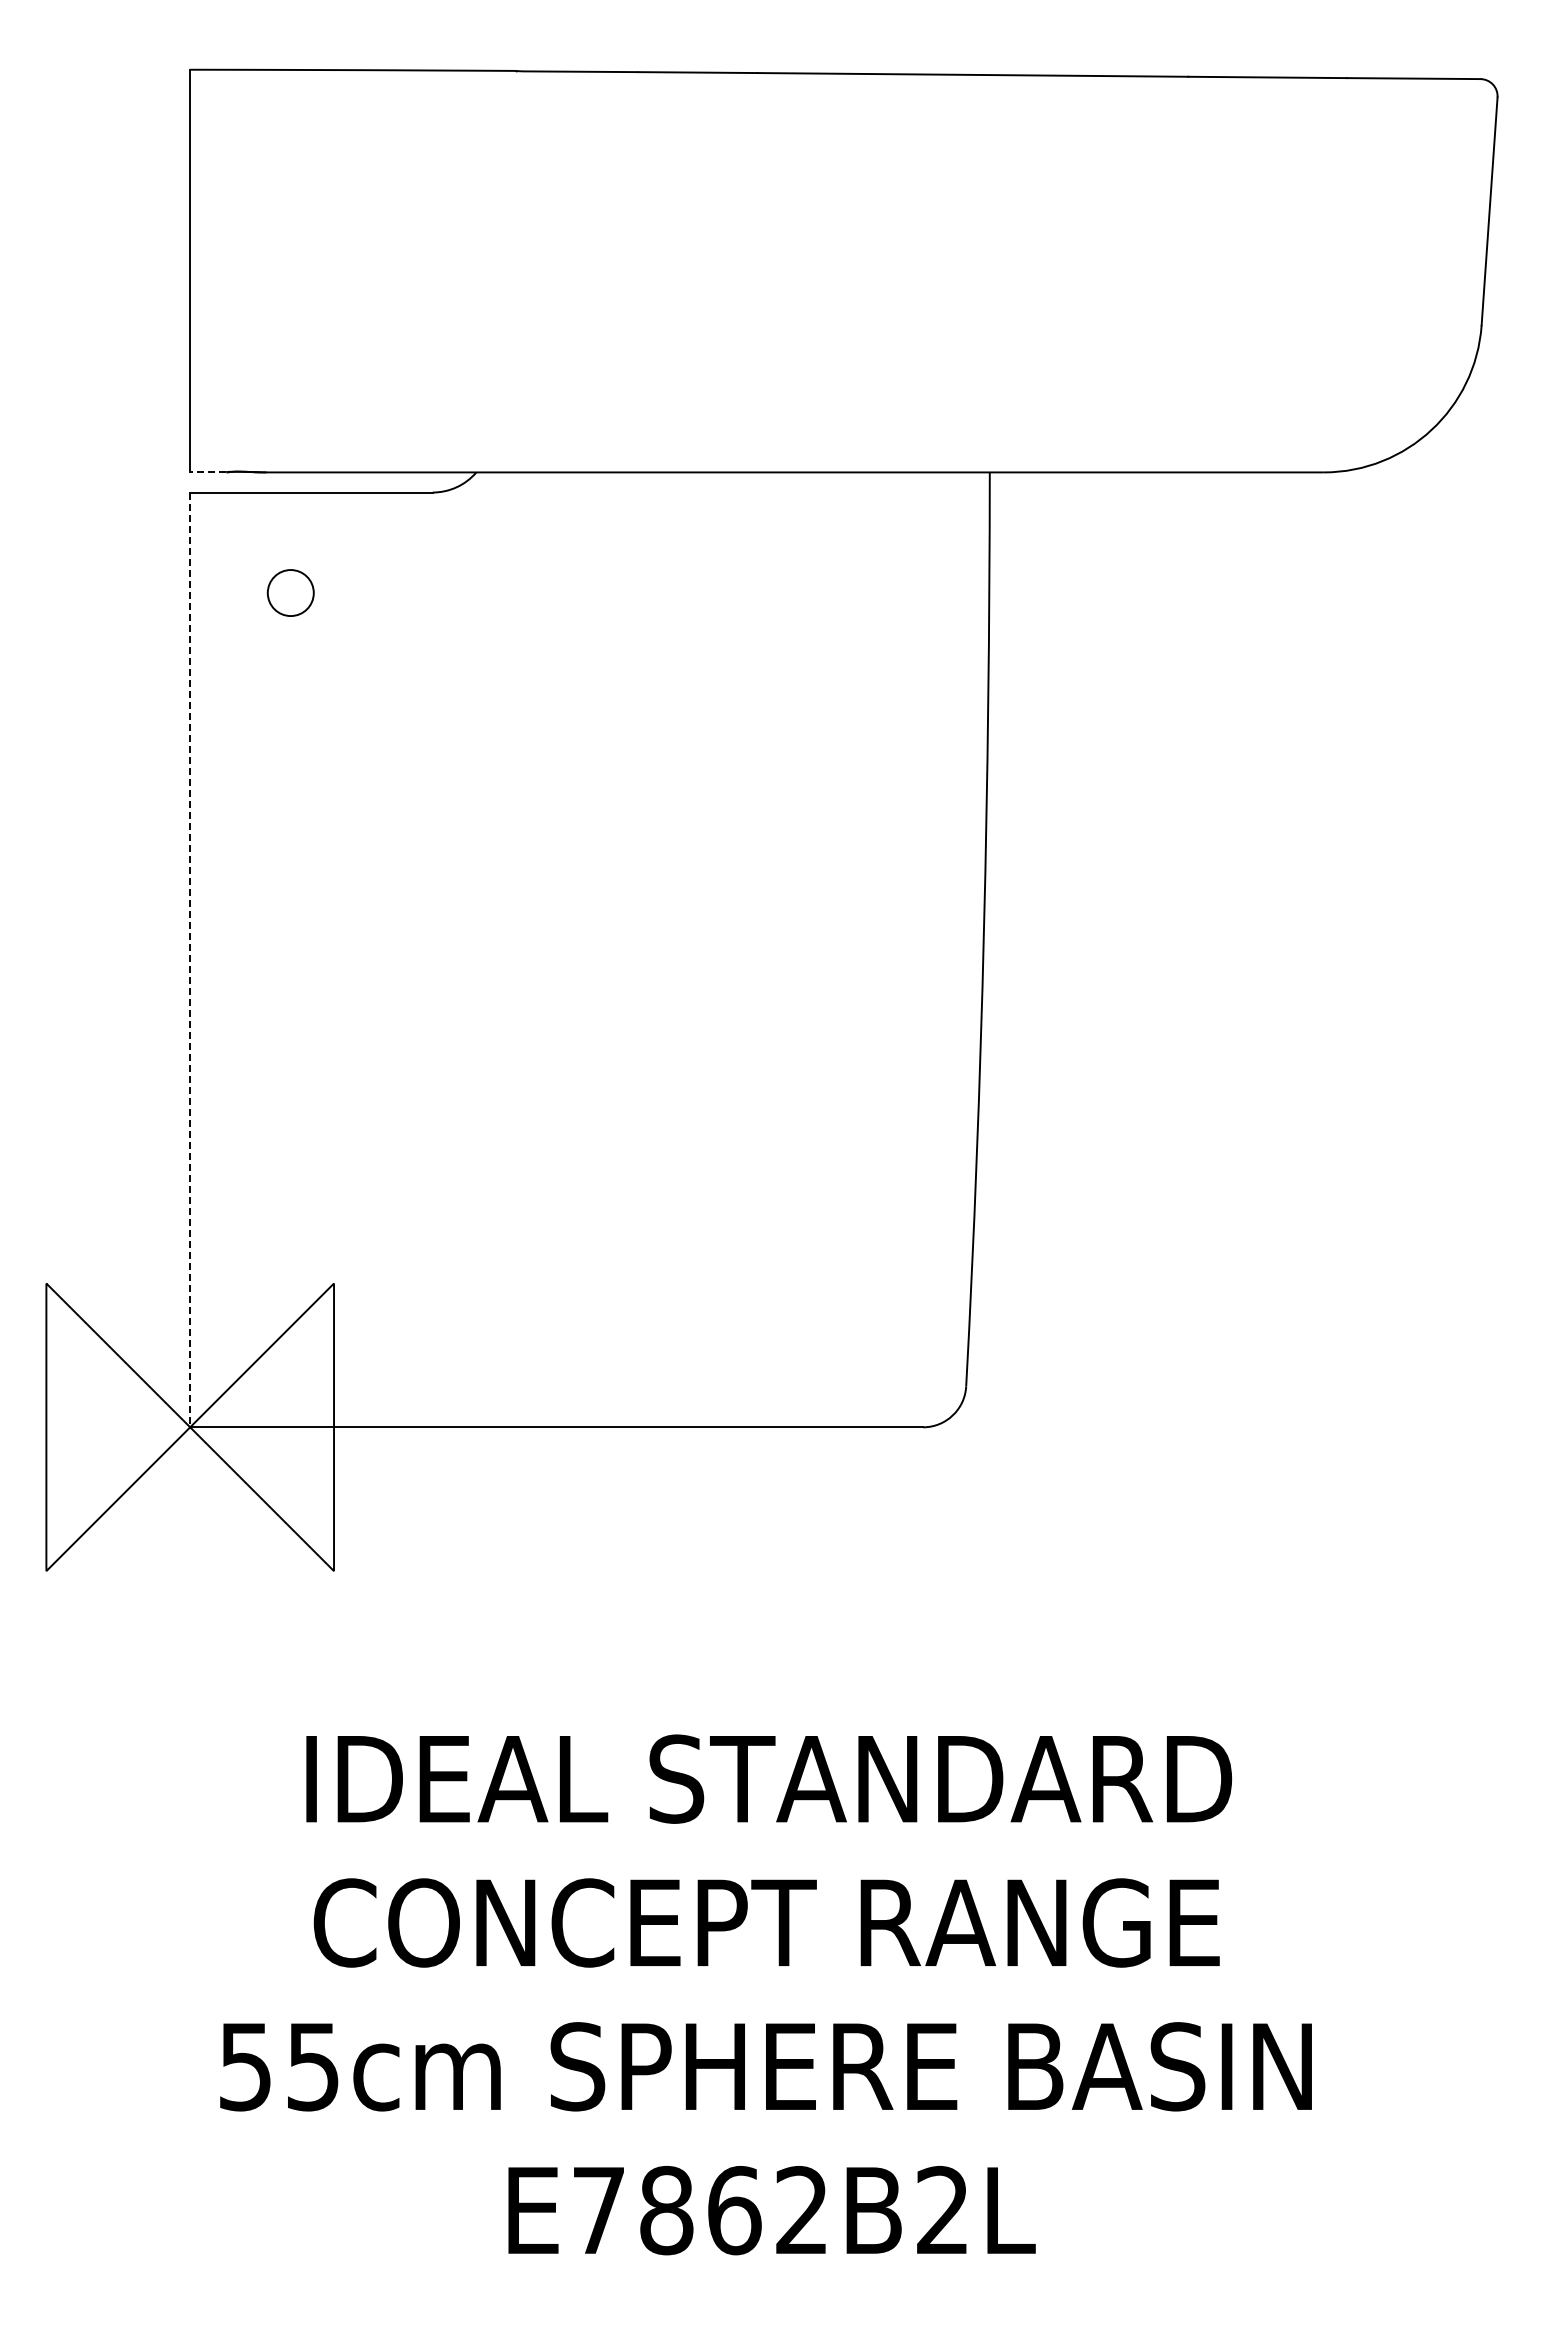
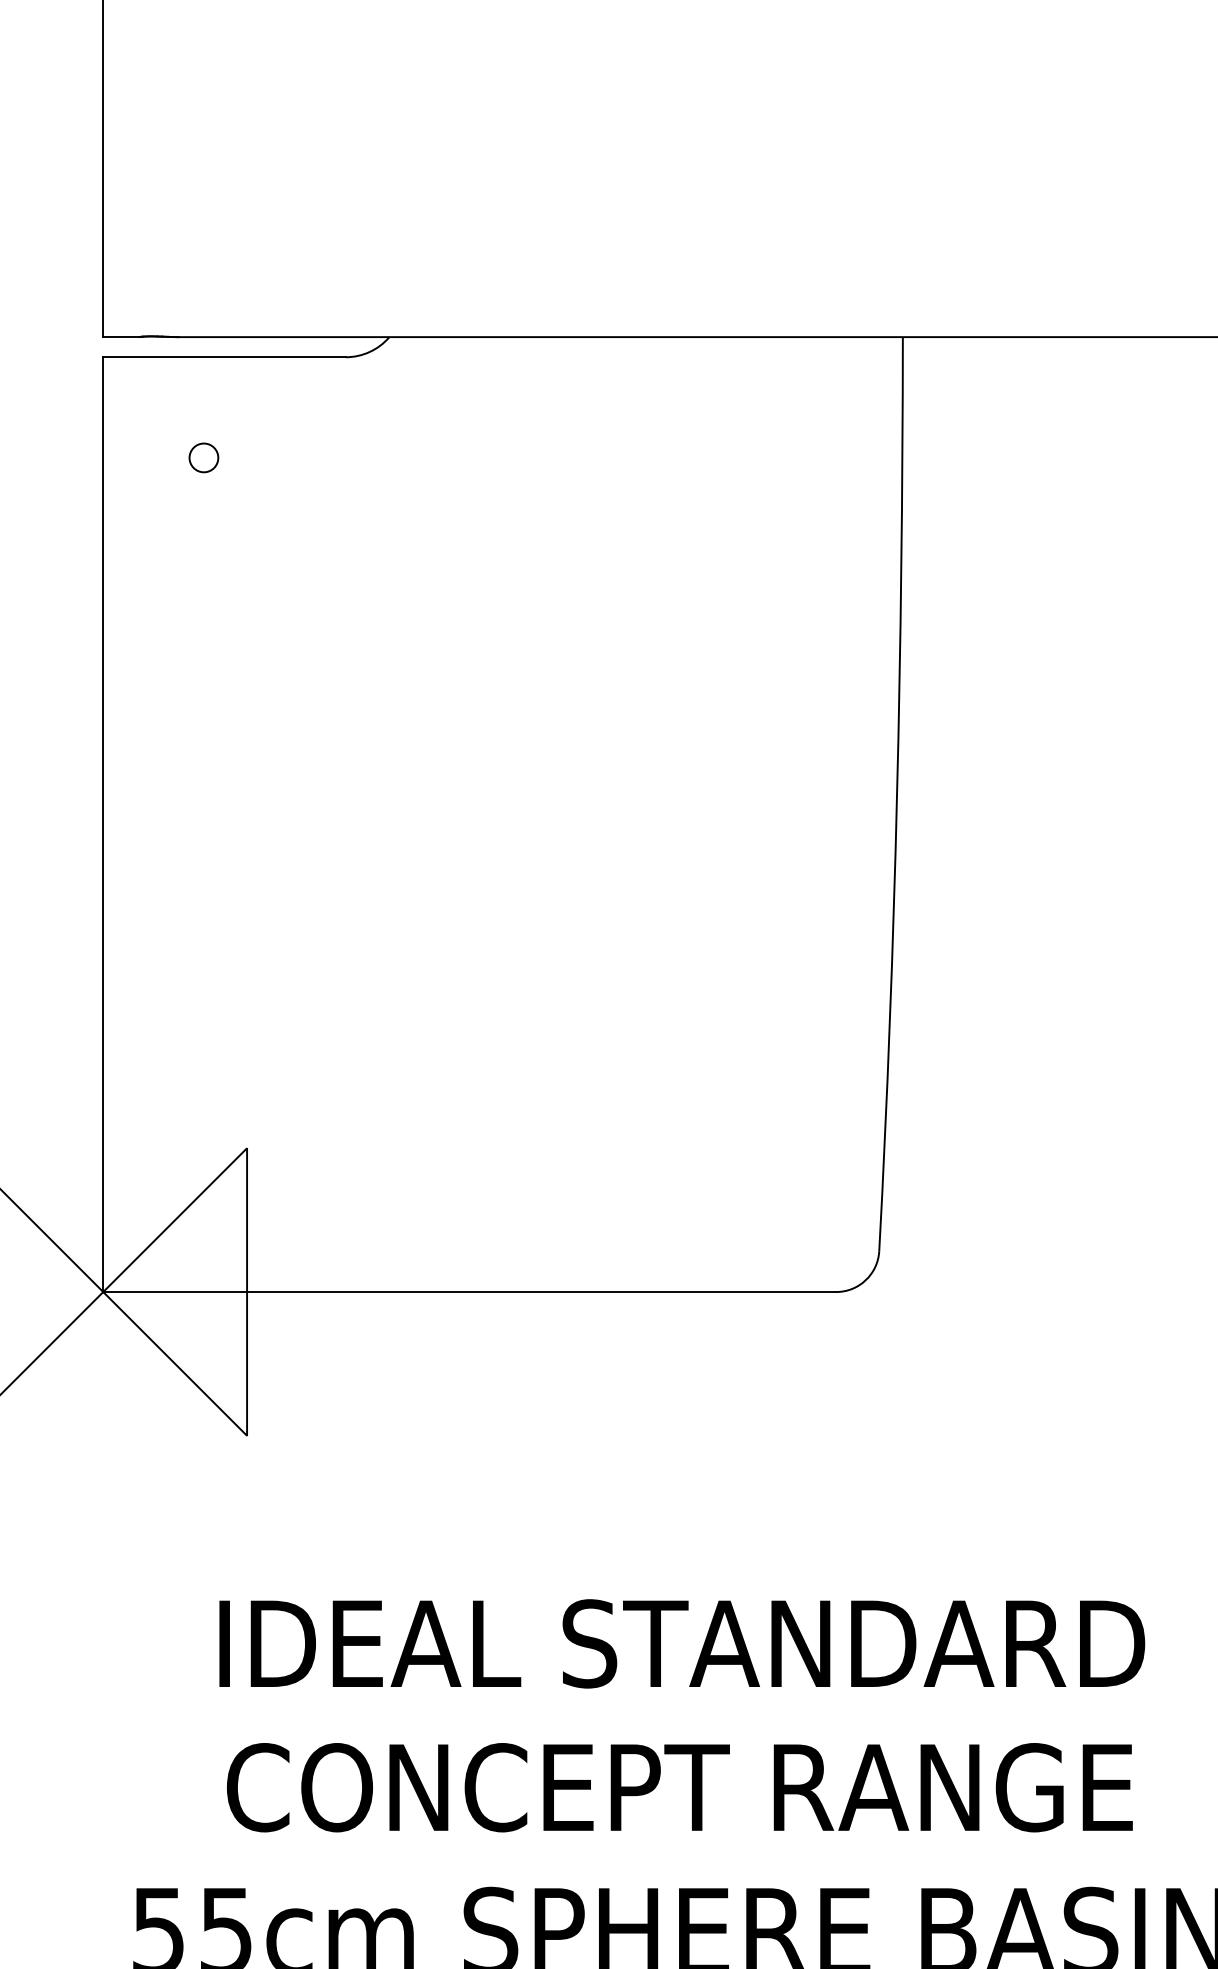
line: (207, 472) -> (120, 337), dashed -> solid
circle: (290, 593) -> (203, 458), size x0.62
line: (190, 960) -> (103, 825), dashed -> solid

